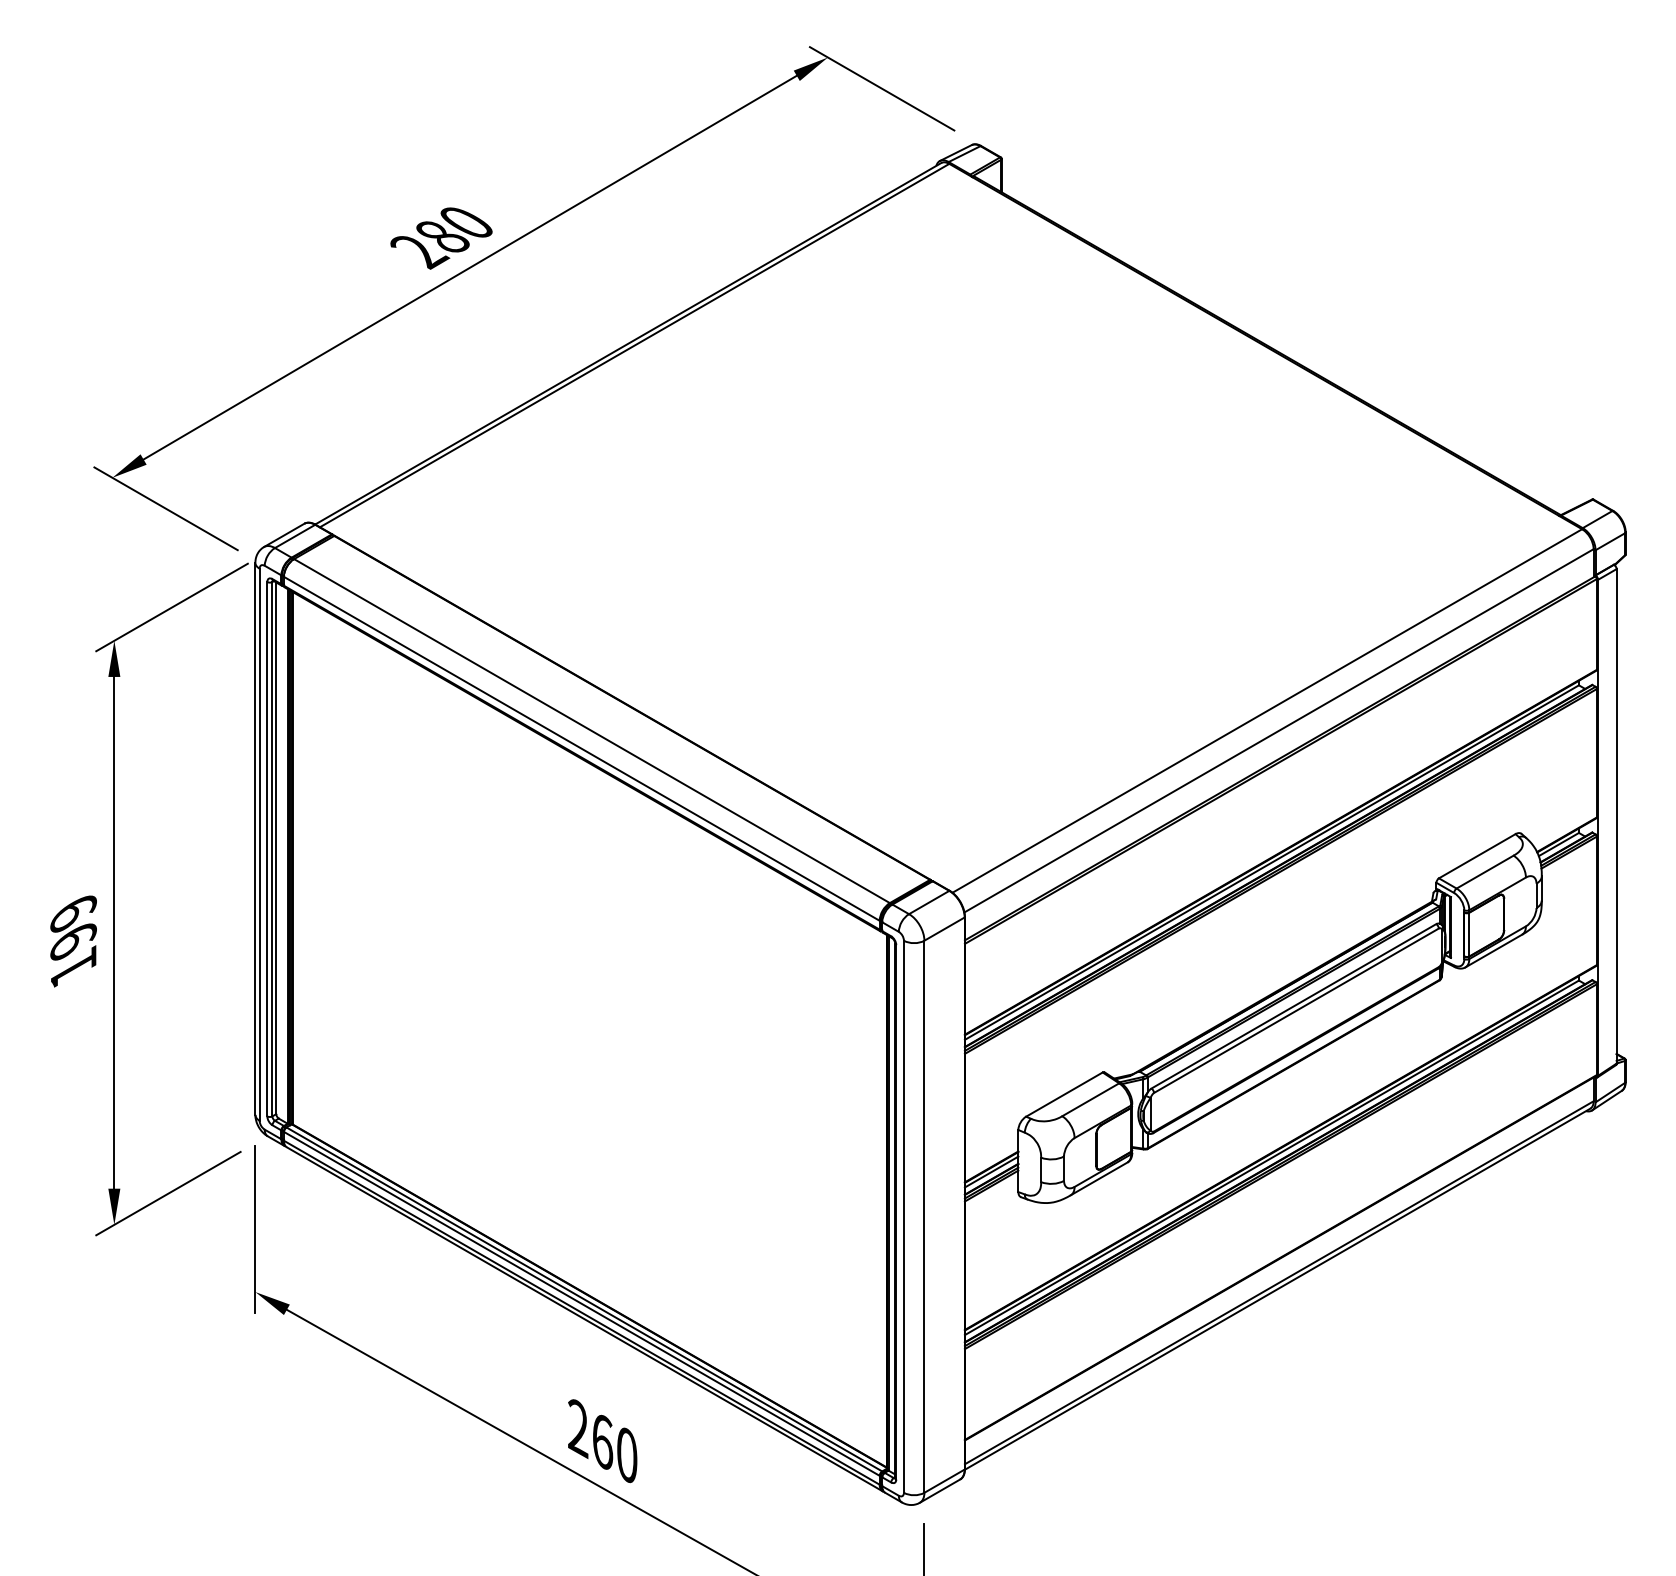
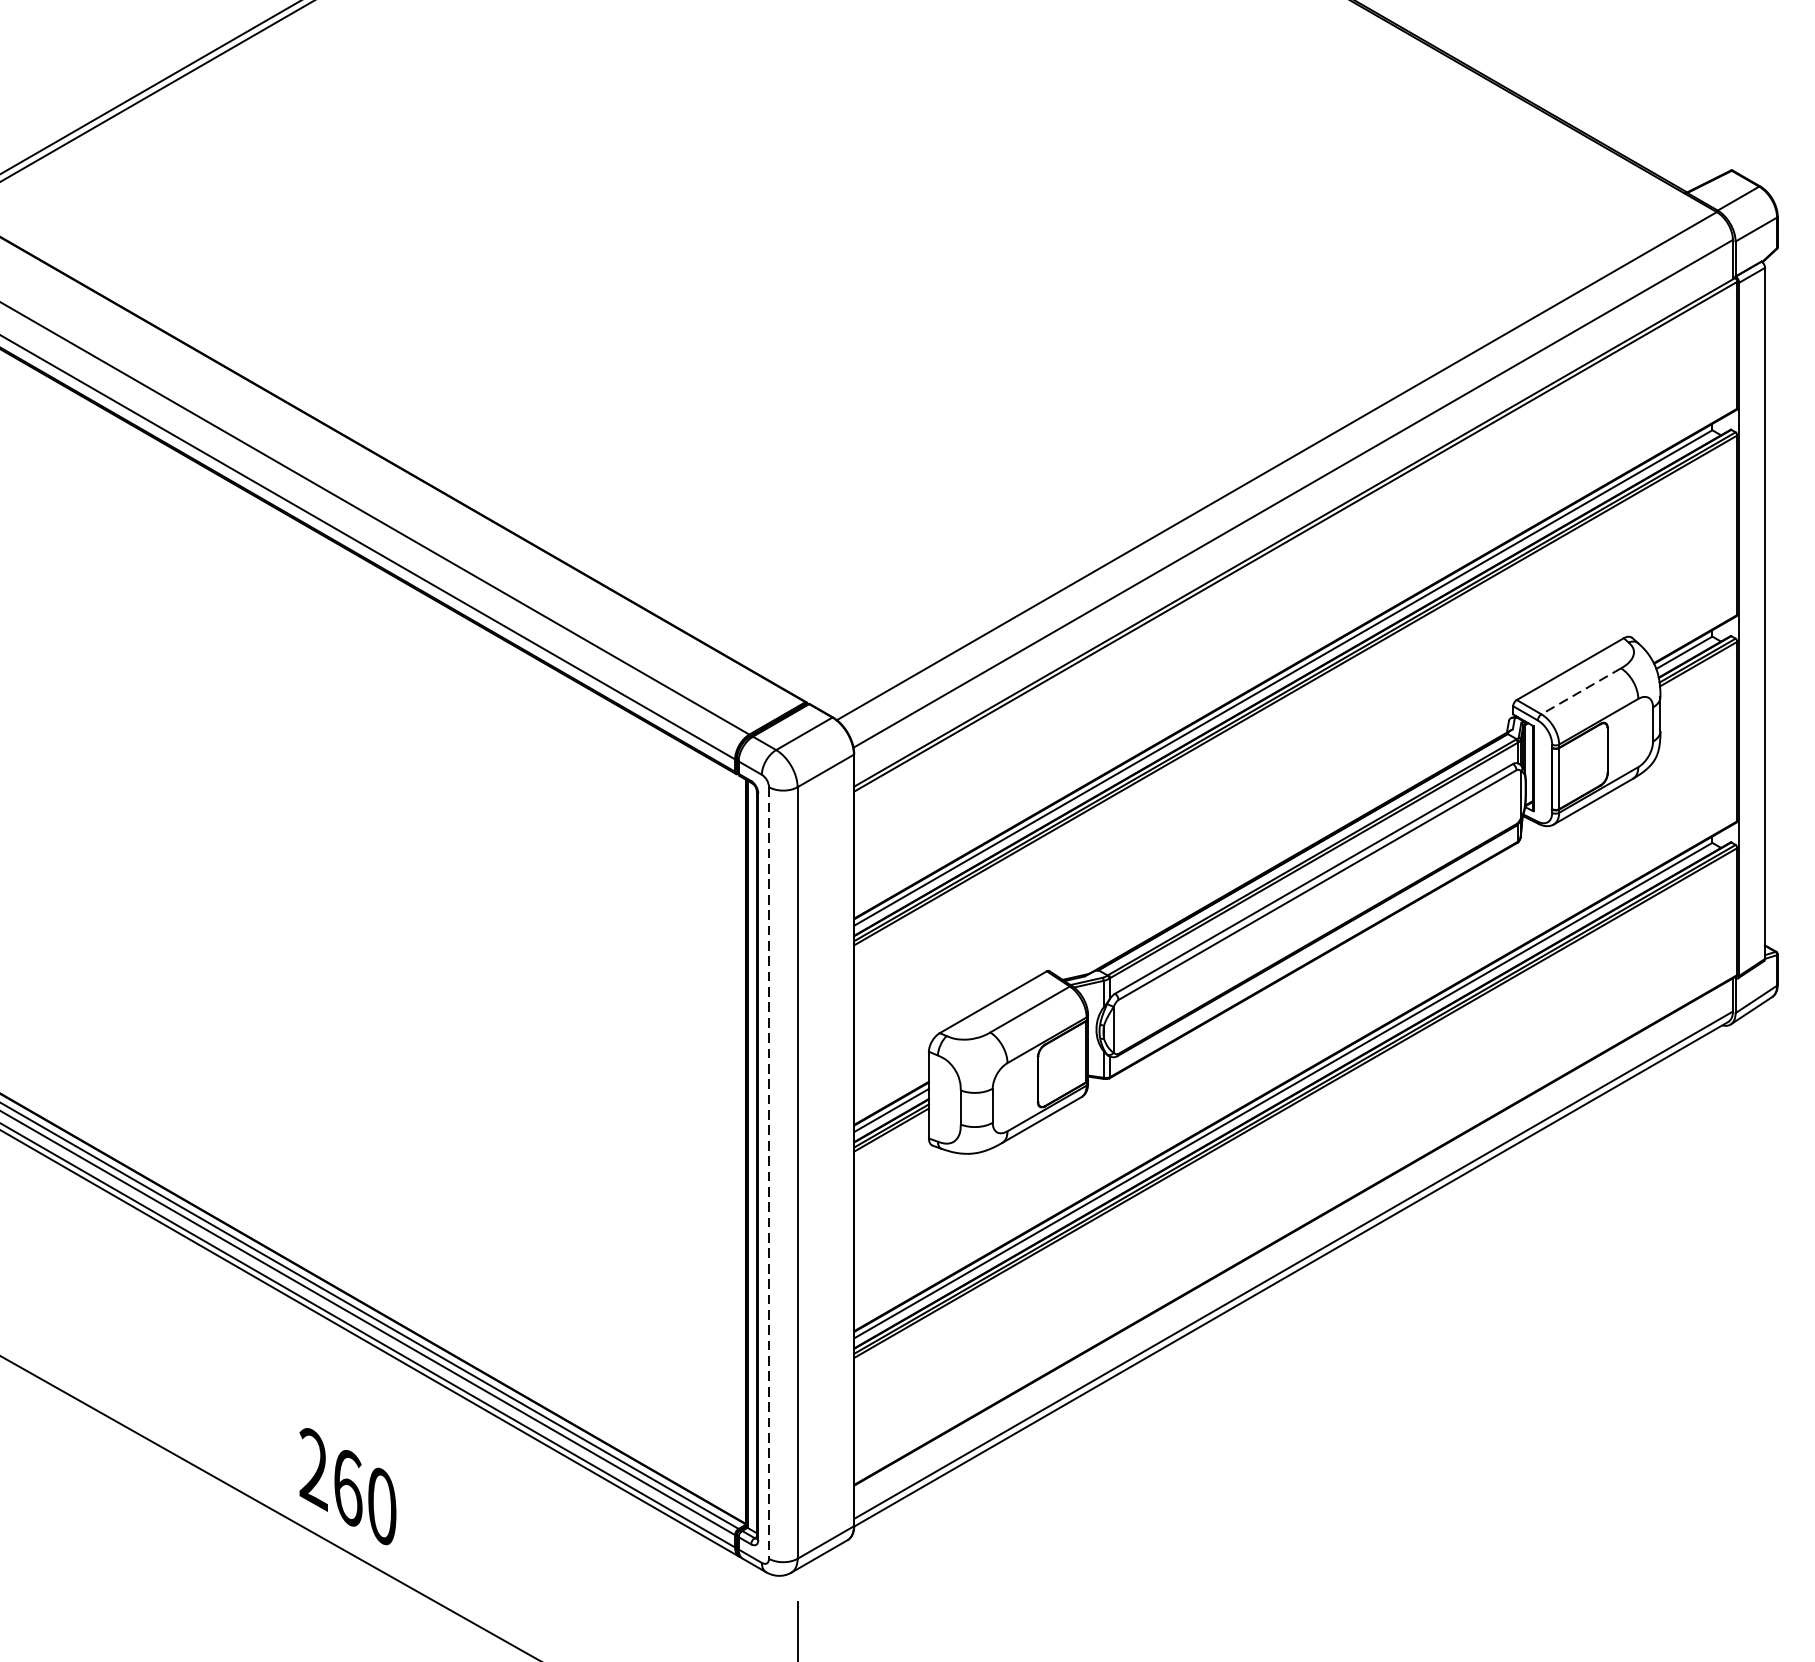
line: (1485, 872) -> (1581, 691), solid -> dashed
line: (903, 1217) -> (768, 1174), solid -> dashed

